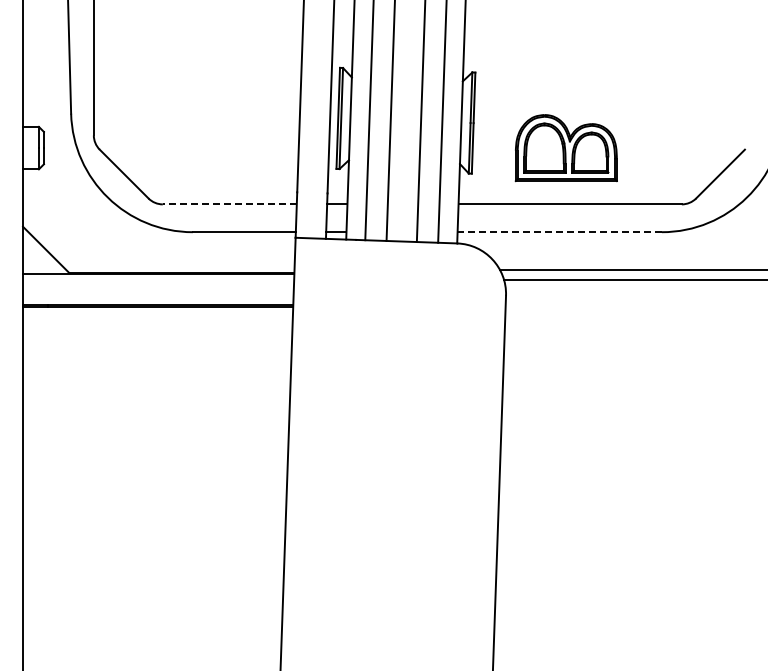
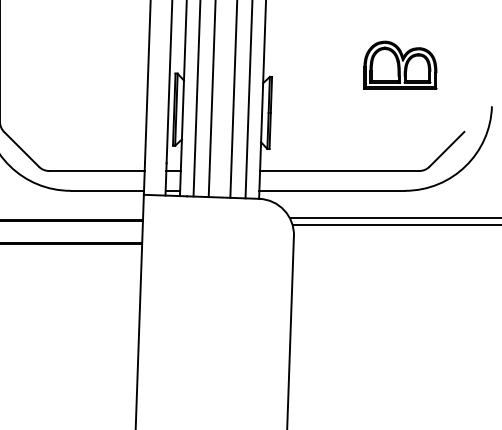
part: (565, 148) -> (399, 65), moved
line: (229, 204) -> (96, 171), dashed -> solid
line: (559, 232) -> (332, 191), dashed -> solid

